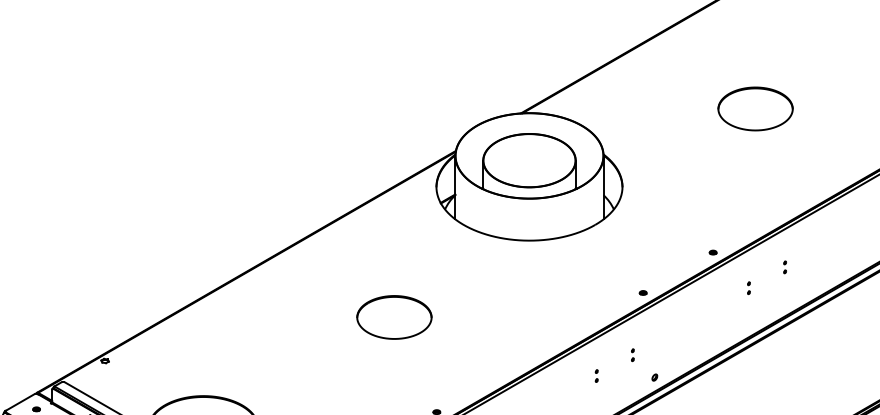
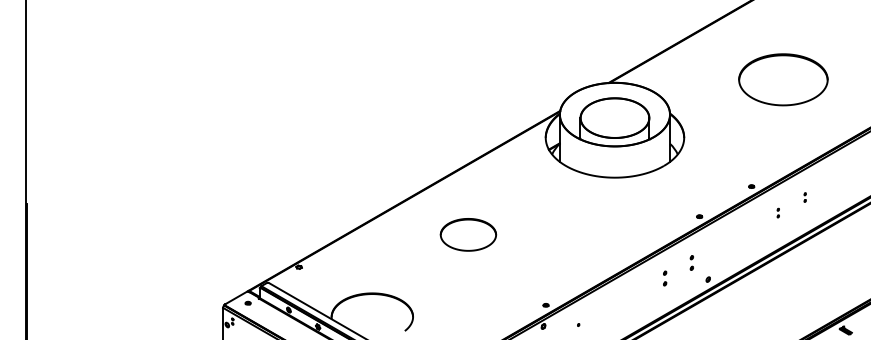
part: (754, 108) -> (782, 79), size x1.6
part: (394, 316) -> (468, 234), moved
part: (632, 354) -> (691, 262), size x1.6
part: (596, 376) -> (664, 278), size x1.6

